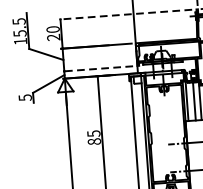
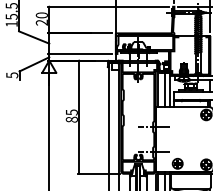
line: (125, 14) -> (108, 6), dashed -> solid
line: (97, 68) -> (79, 53), dashed -> solid

